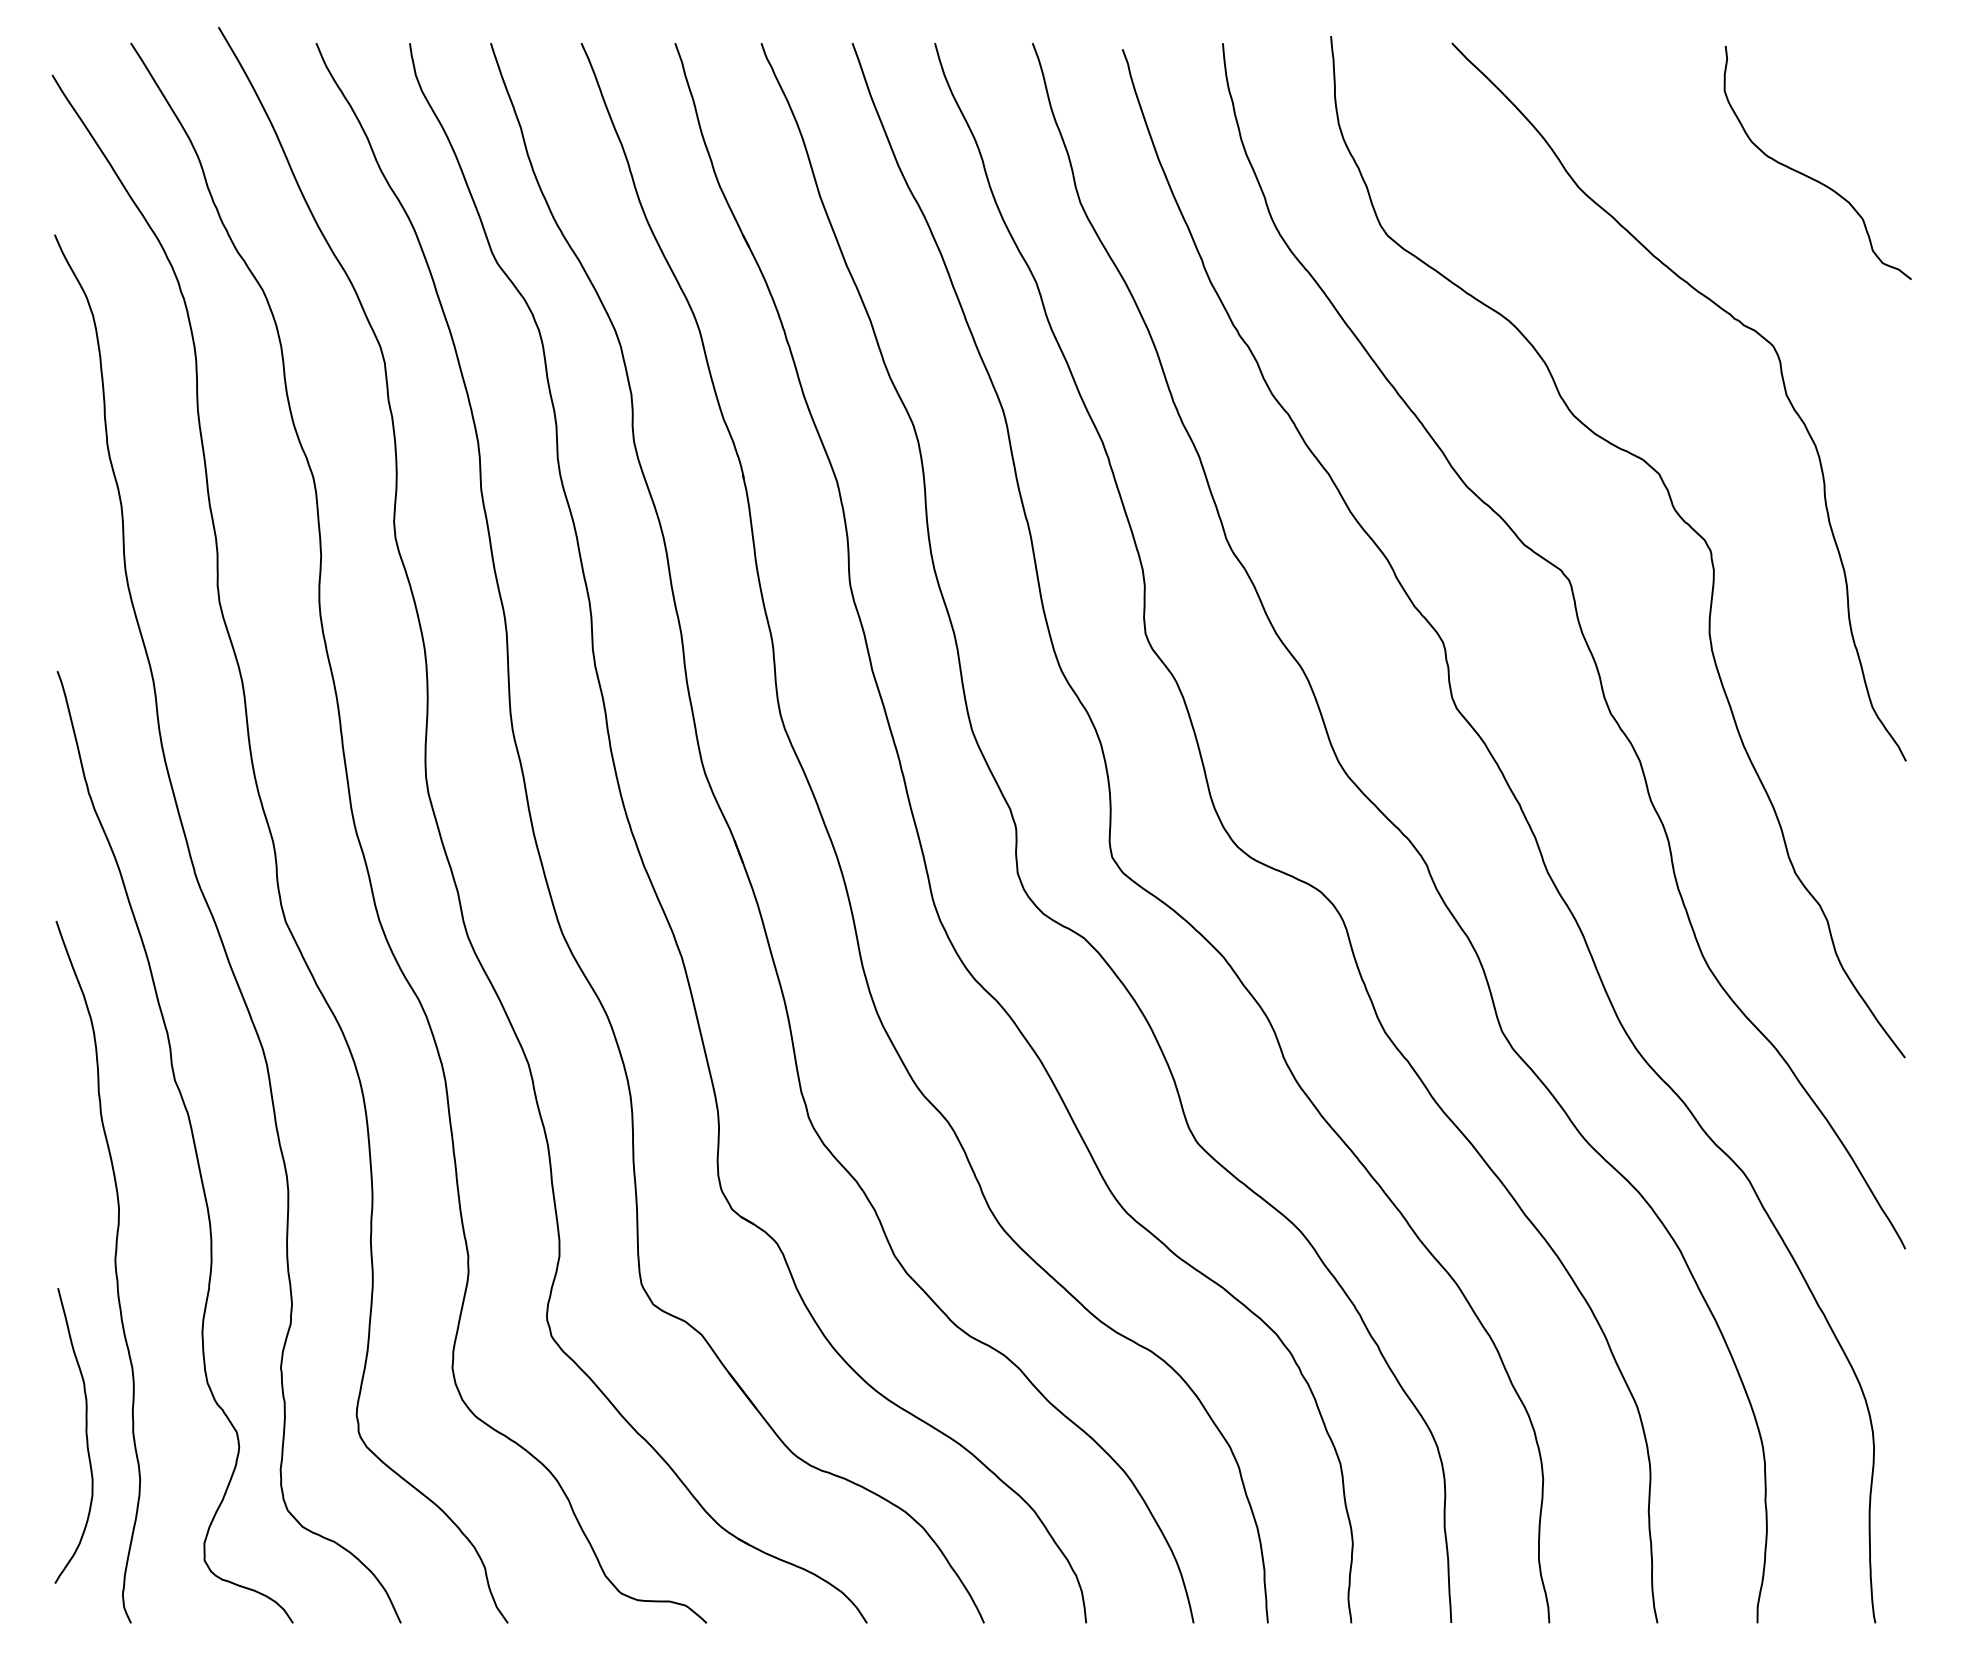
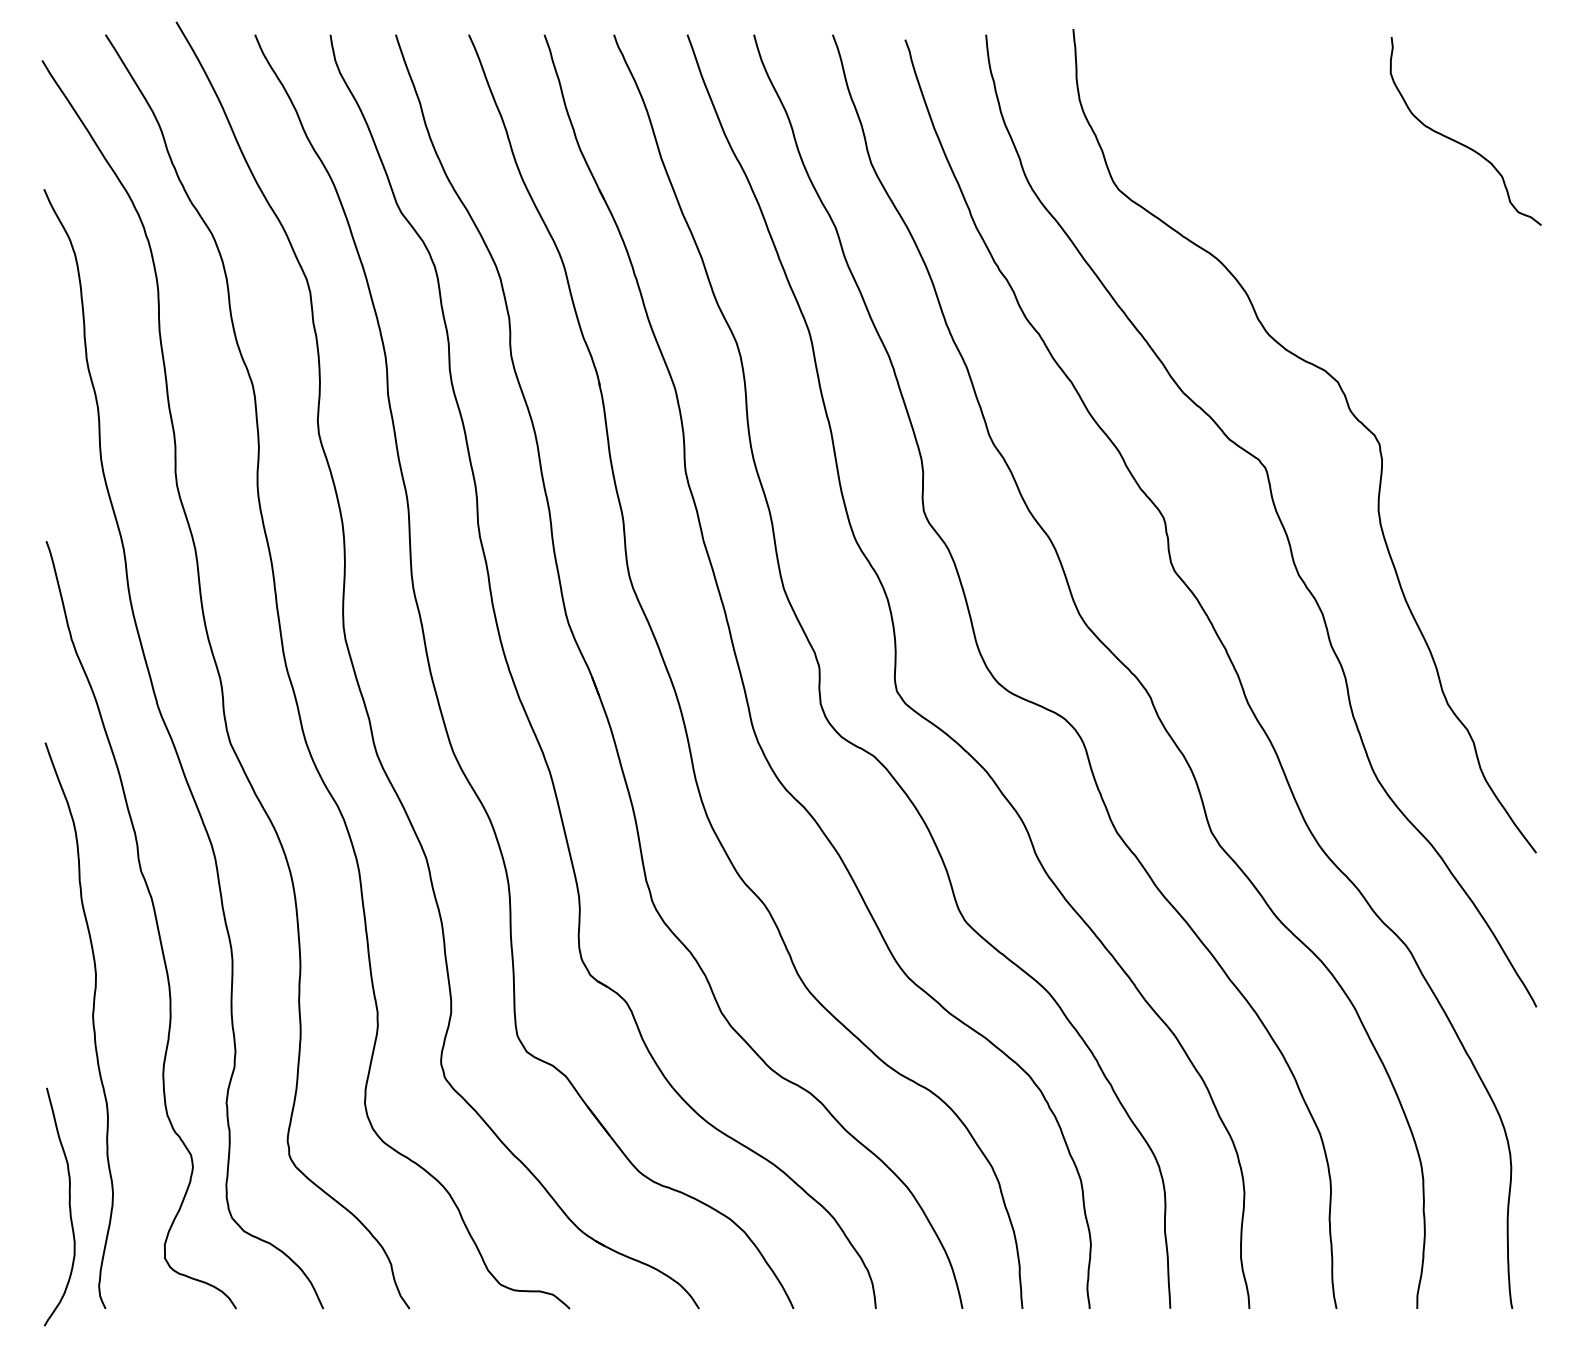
curve: (1733, 319) -> (1397, 257), removed
curve: (85, 1435) -> (68, 1206), moved

